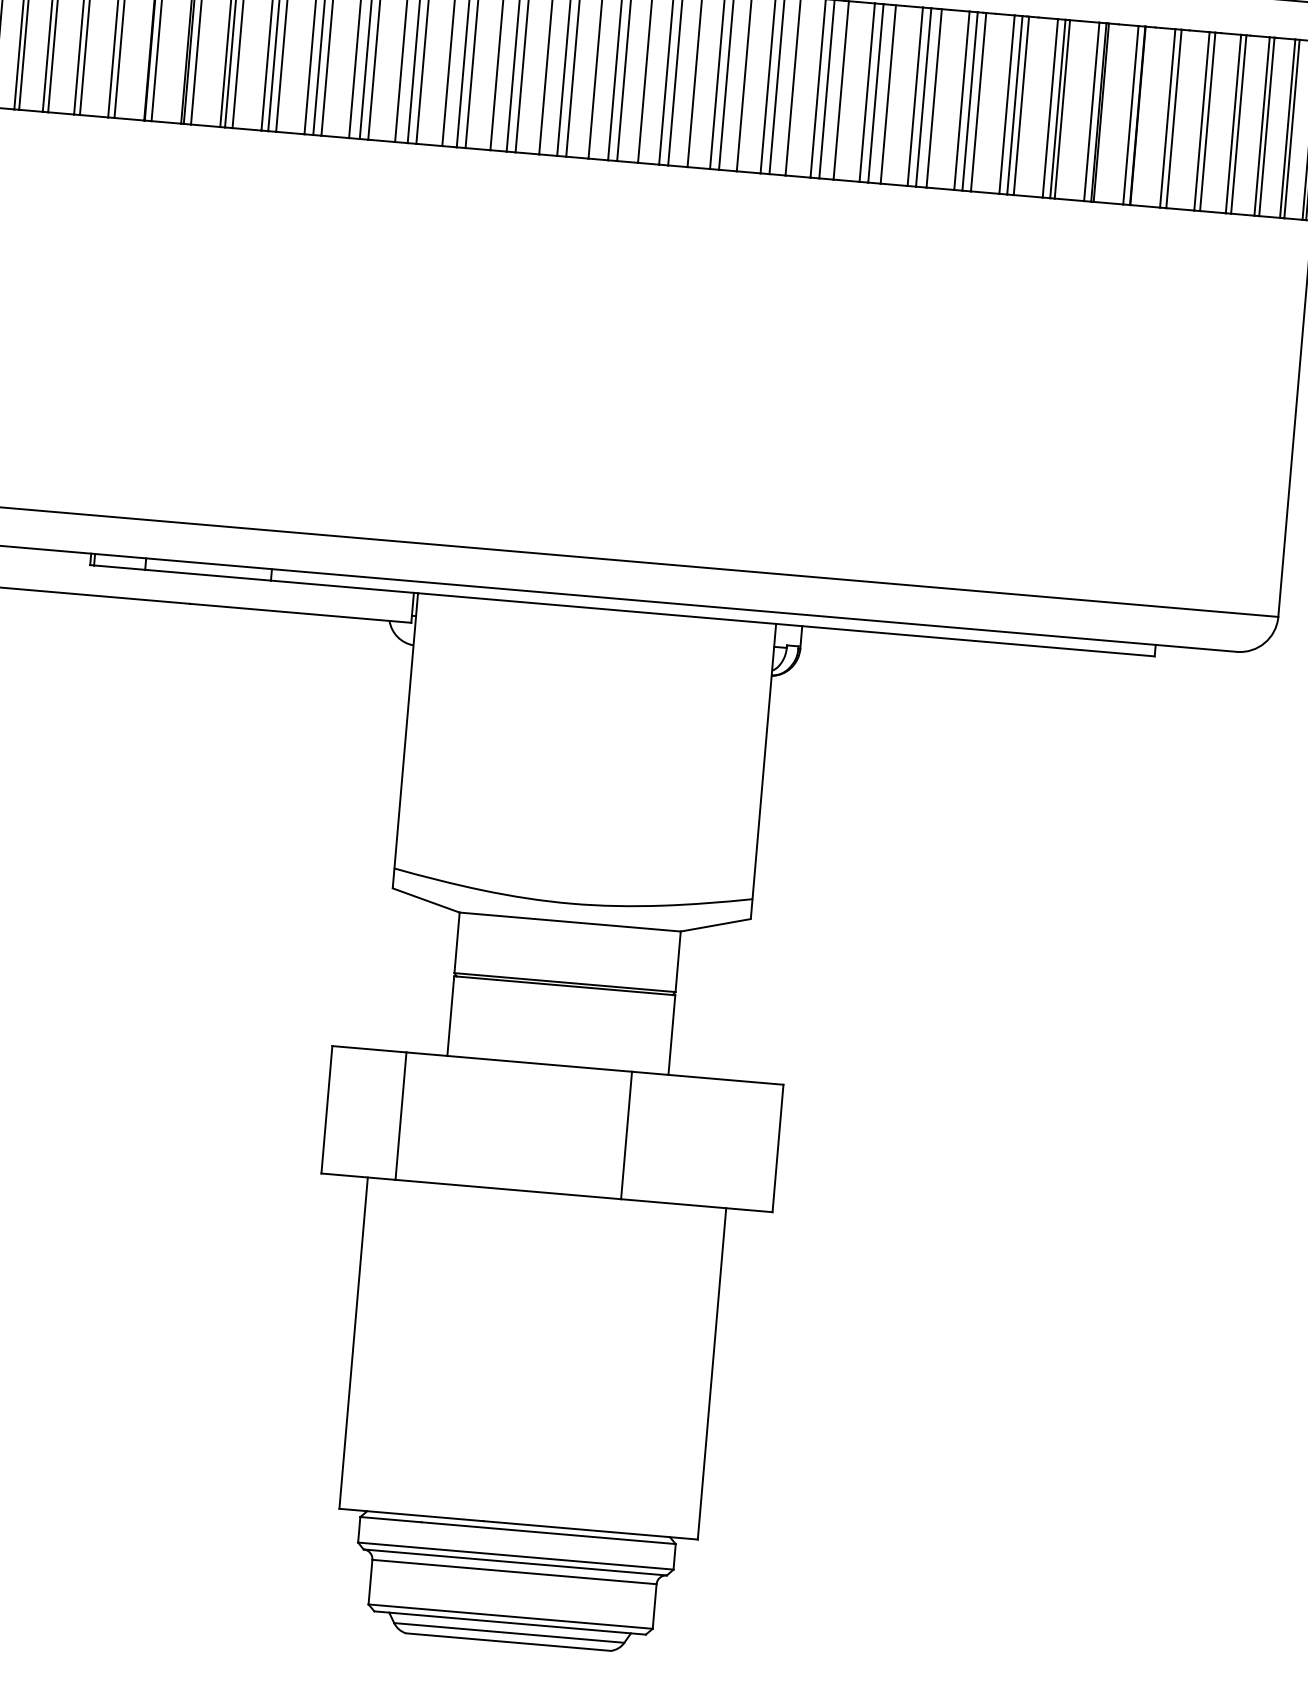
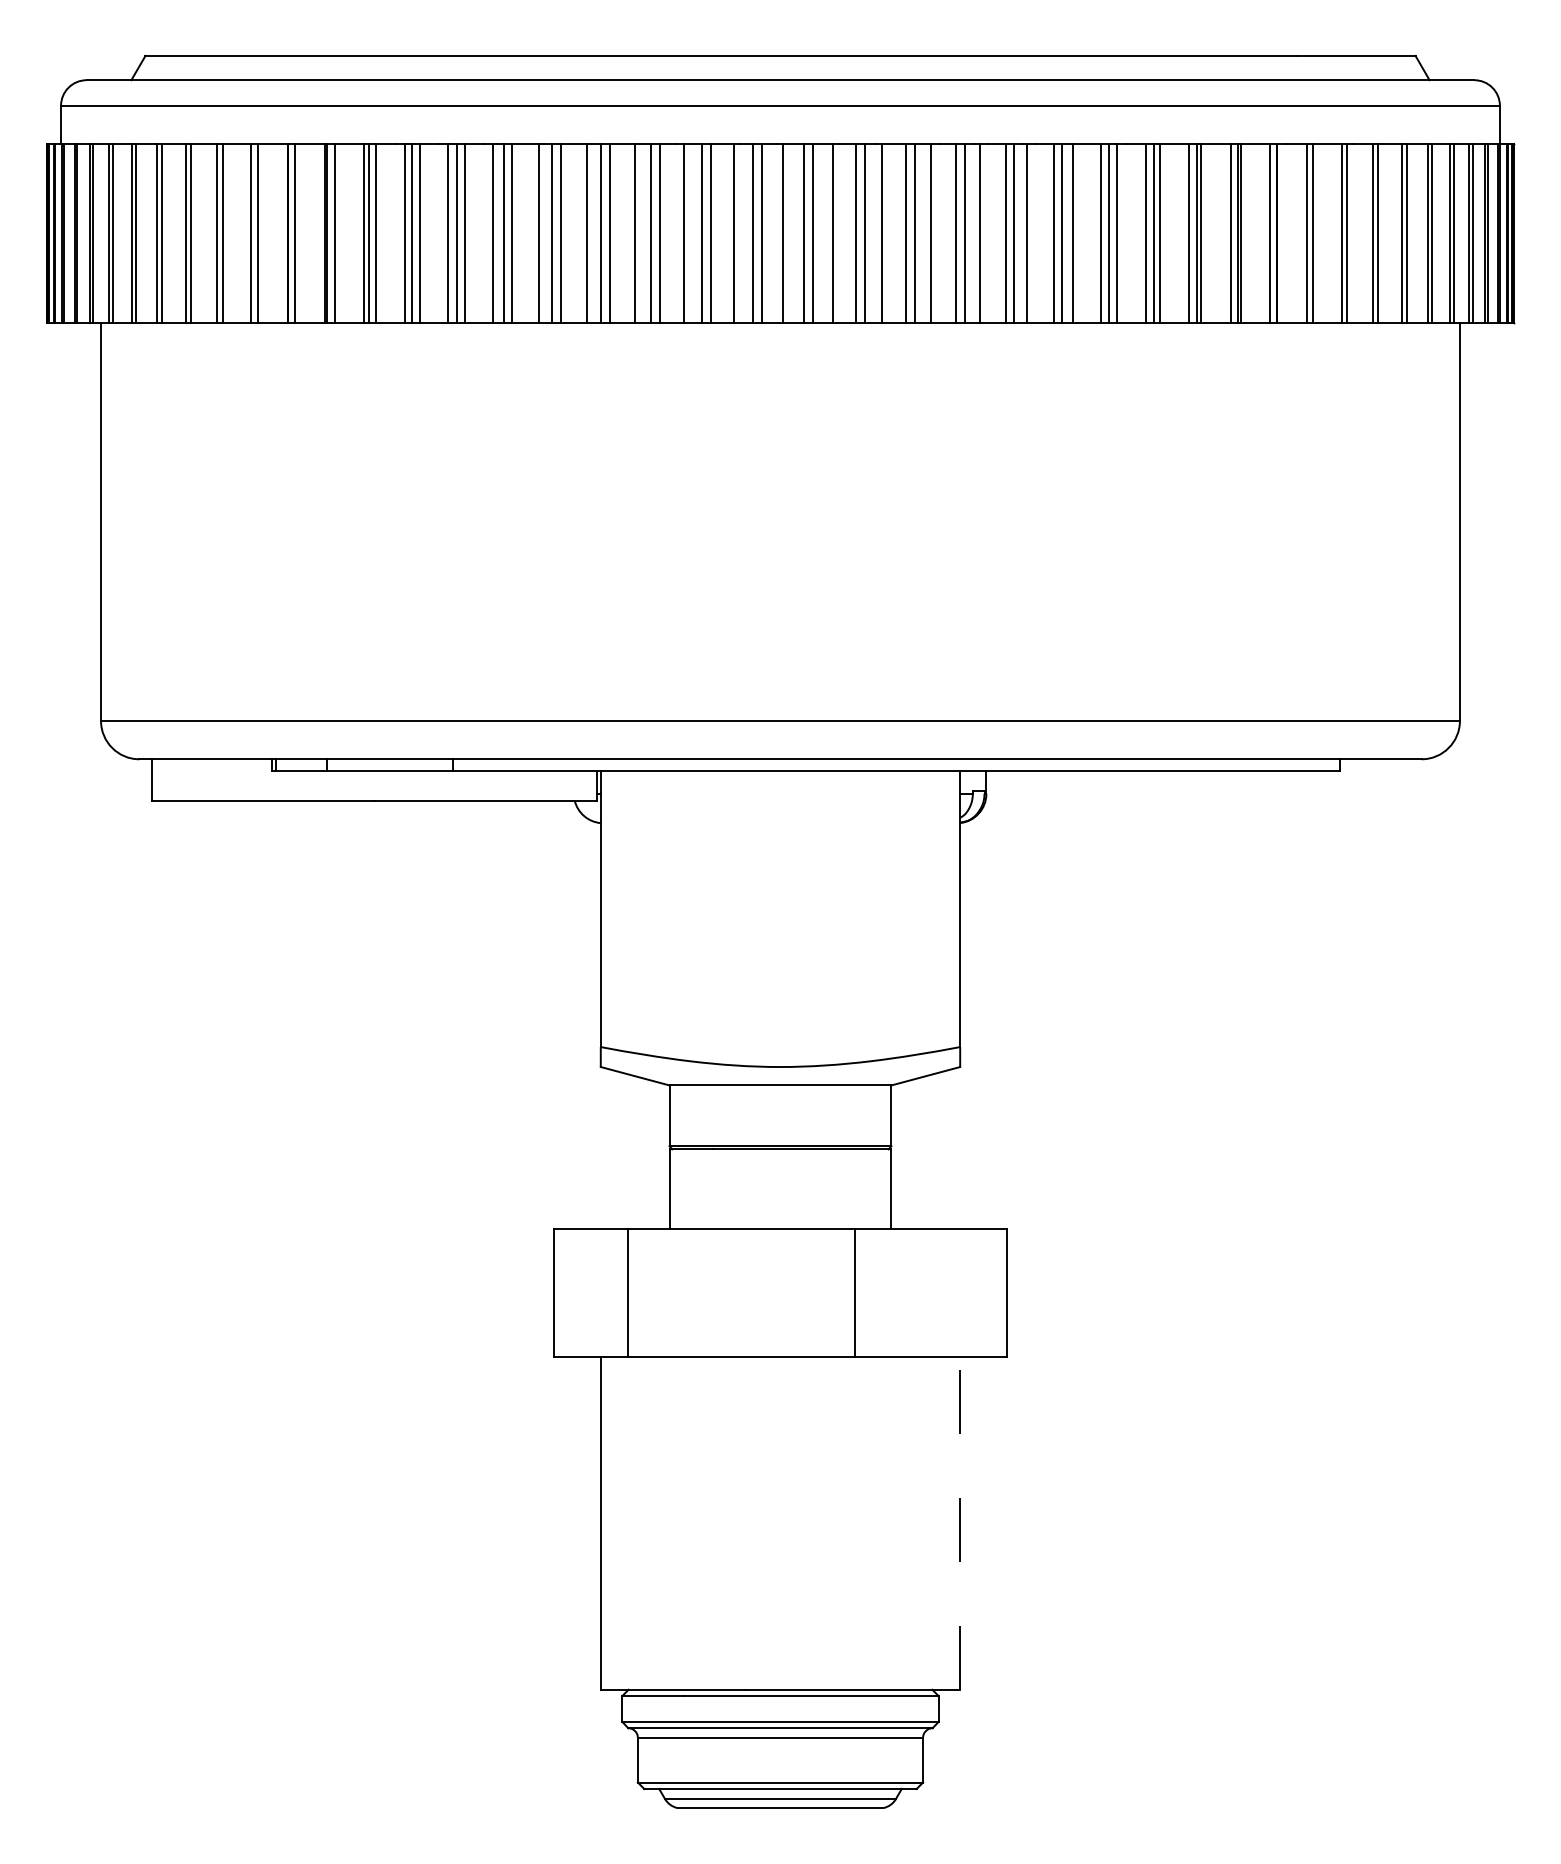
line: (712, 1372) -> (960, 1522), solid -> dashed

